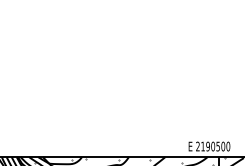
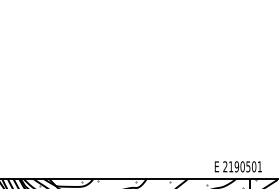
text: (227, 146) -> (259, 166), 2190500 -> 2190501

